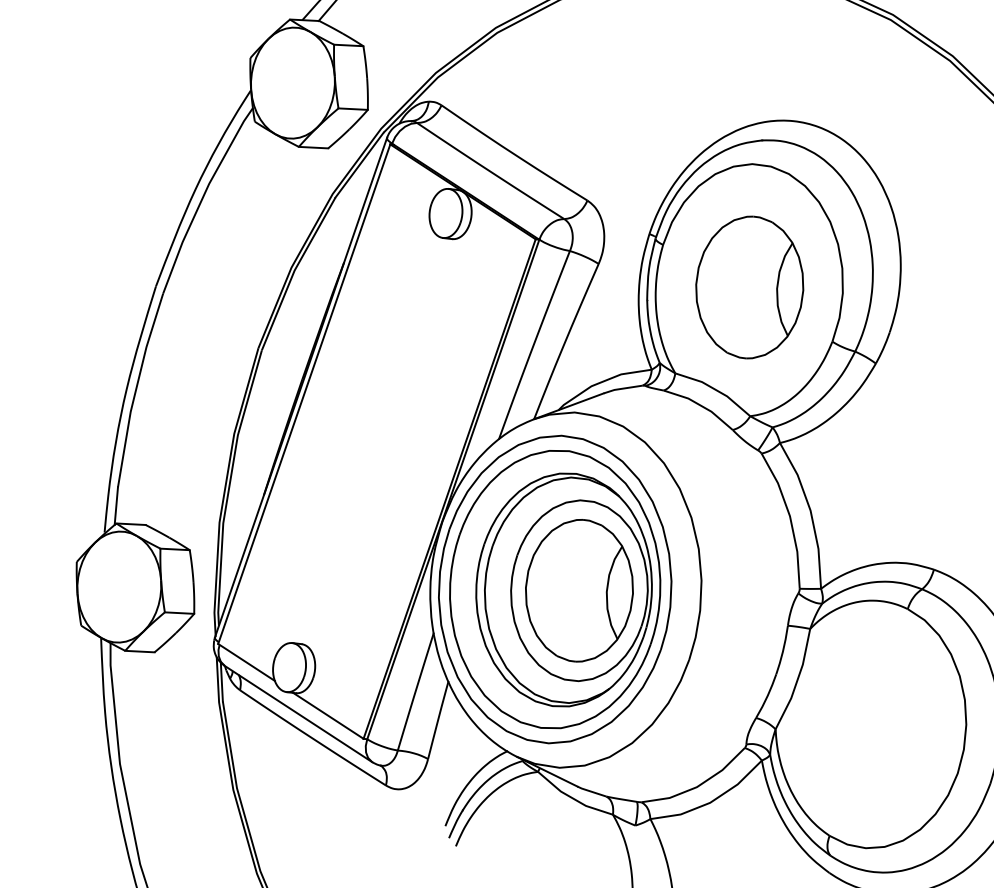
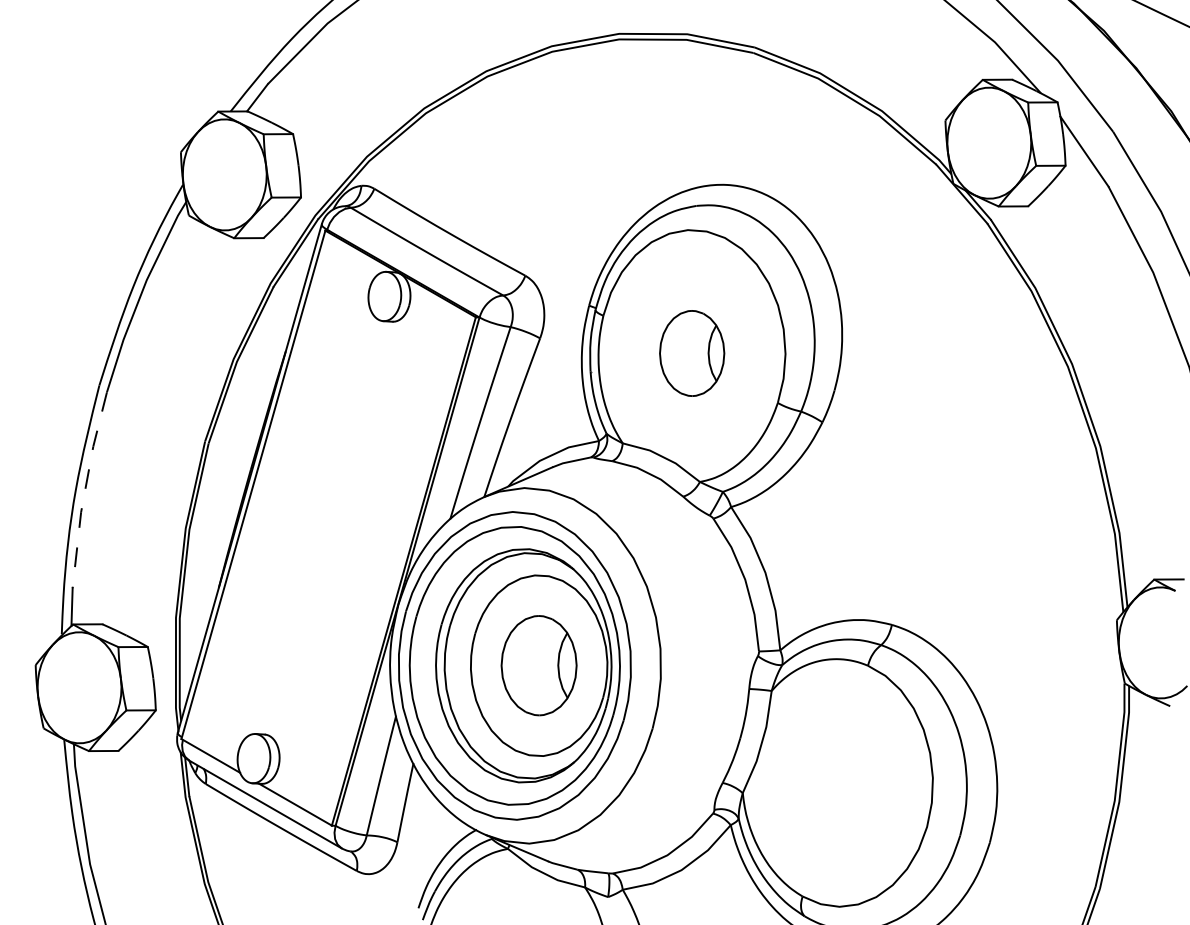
part: (748, 287) -> (691, 353), size x0.6
line: (136, 389) -> (85, 489), solid -> dashed
part: (578, 590) -> (538, 665), size x0.7

